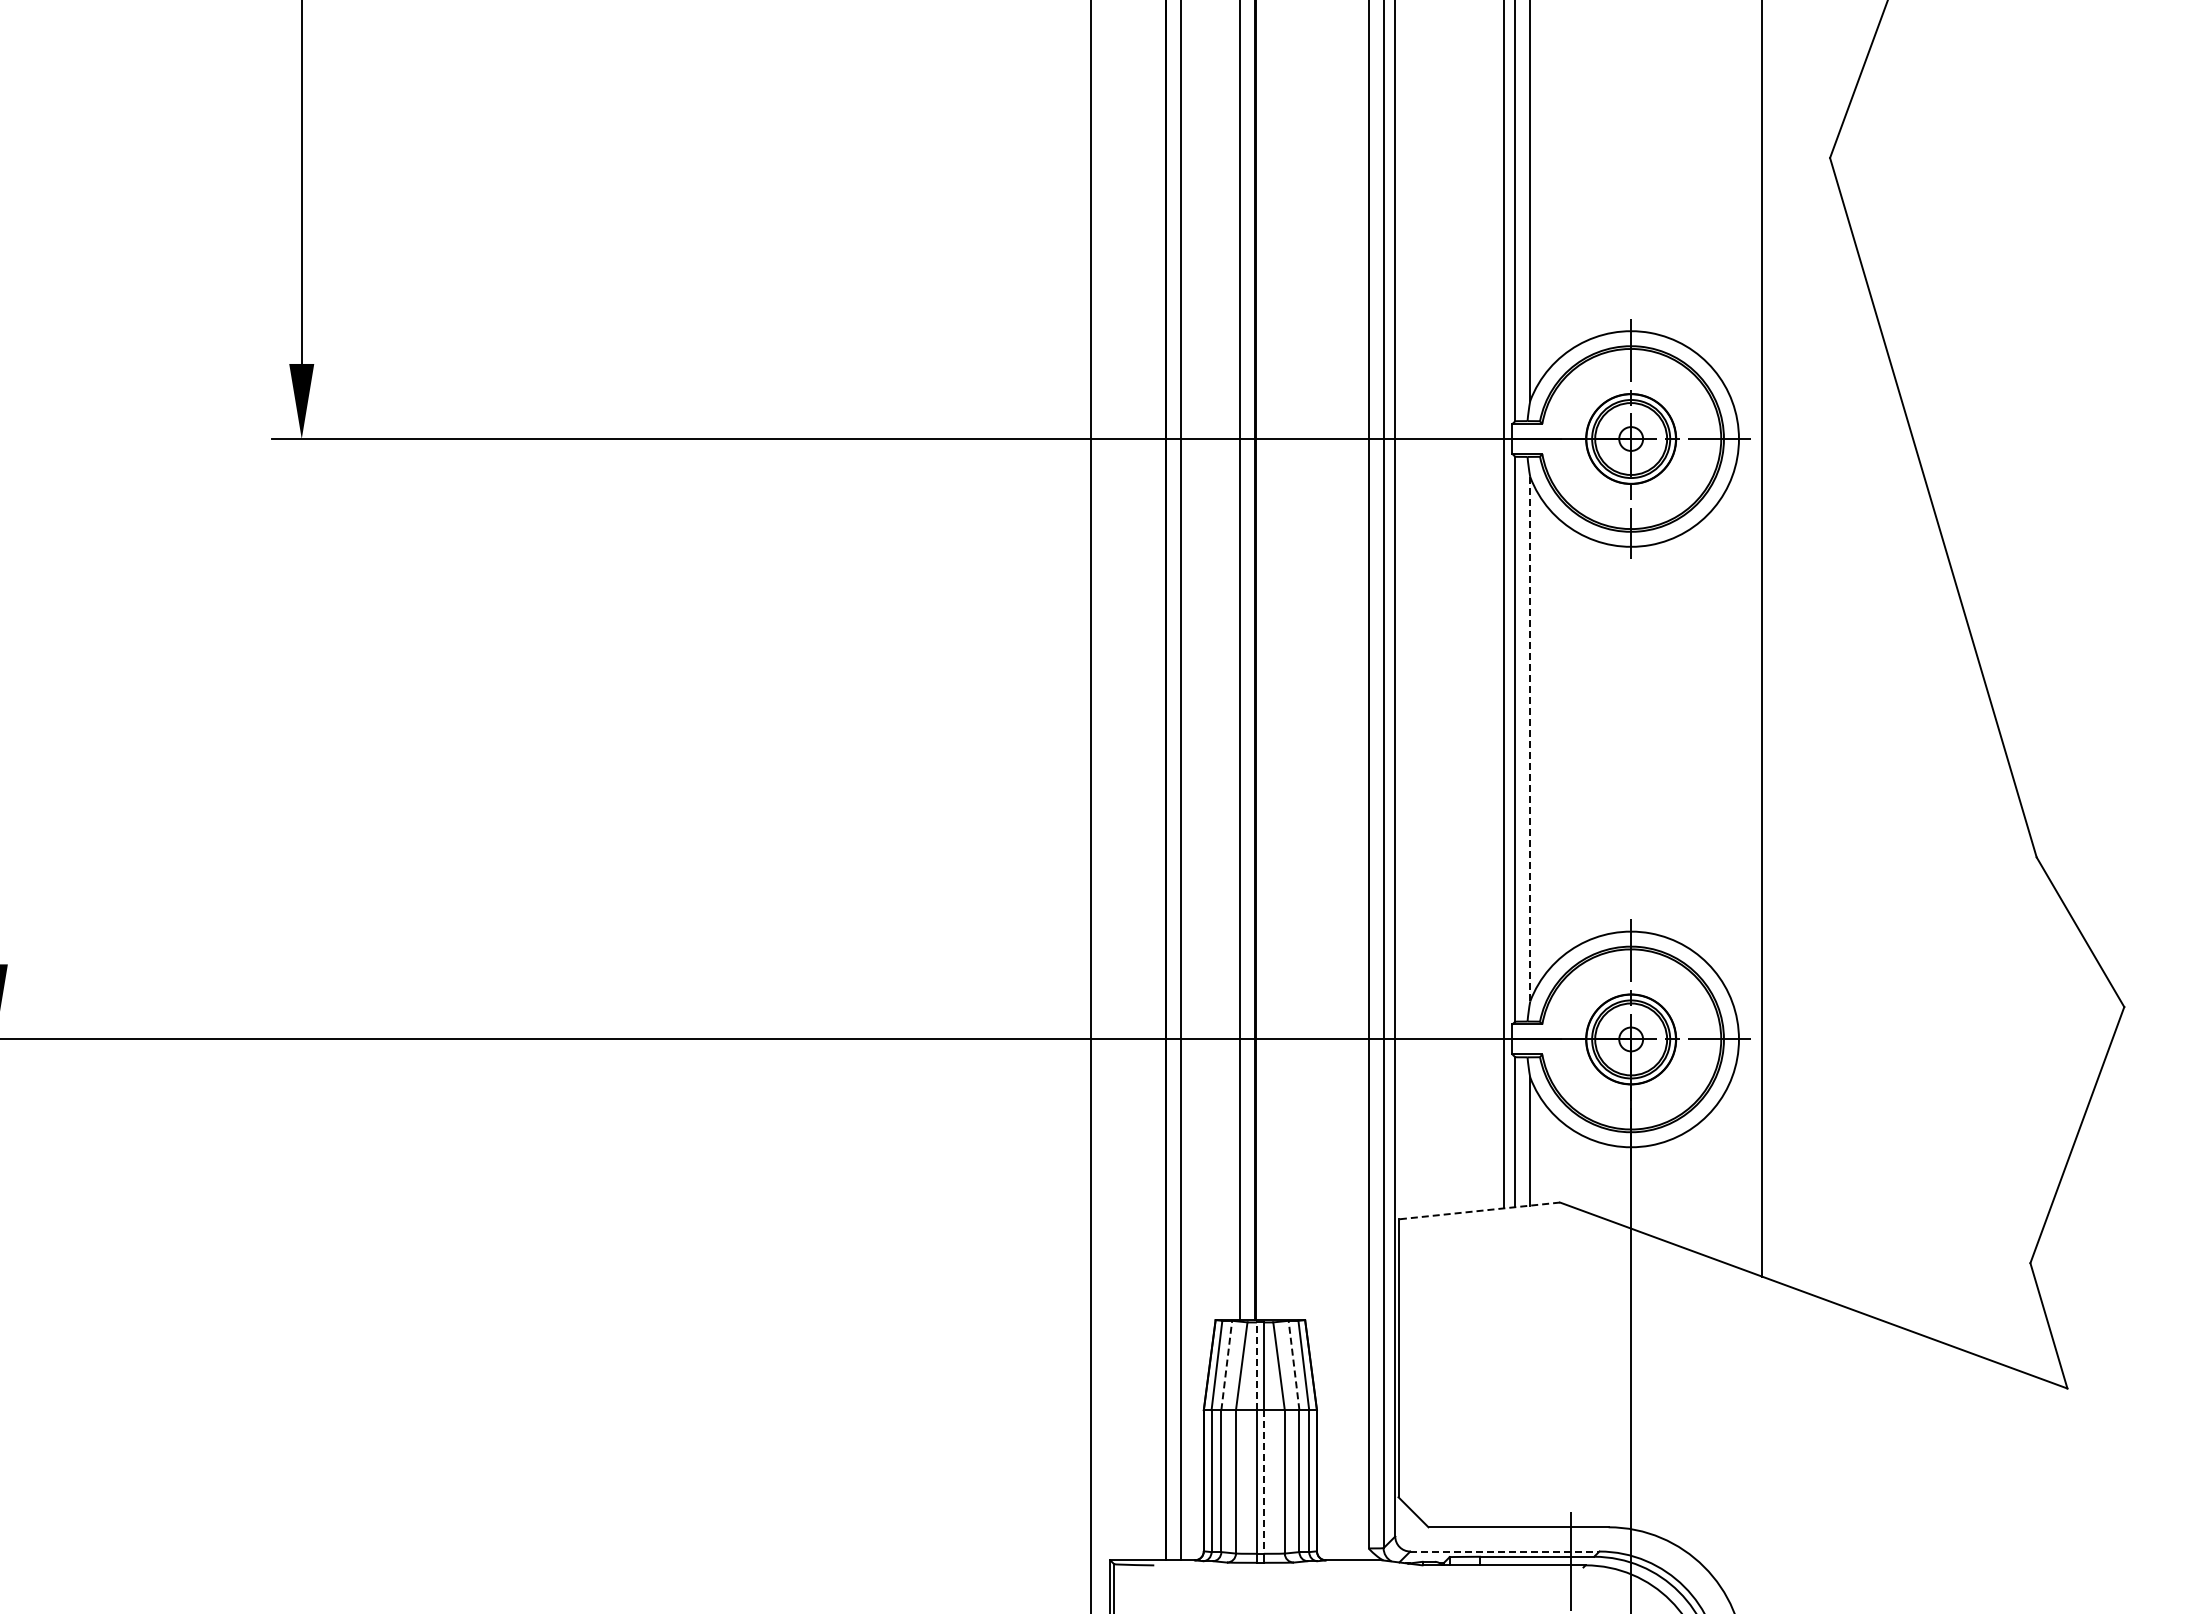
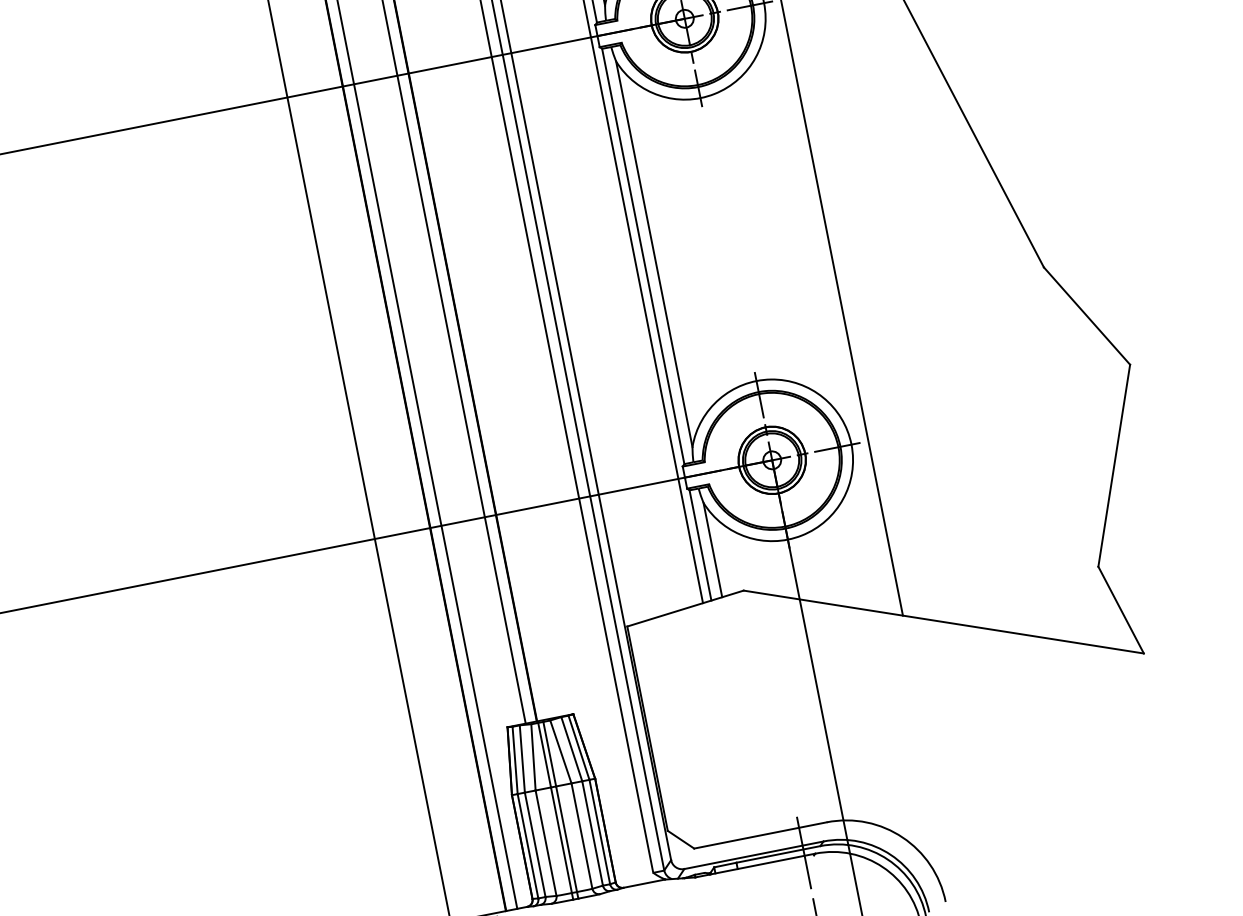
line: (1530, 738) -> (654, 253), dashed -> solid
line: (1478, 1211) -> (685, 609), dashed -> solid
line: (1226, 1365) -> (522, 759), dashed -> solid
line: (1293, 1365) -> (571, 749), dashed -> solid
line: (1256, 1366) -> (544, 755), dashed -> solid
line: (1263, 1482) -> (566, 839), dashed -> solid
line: (1504, 1551) -> (753, 855), dashed -> solid

